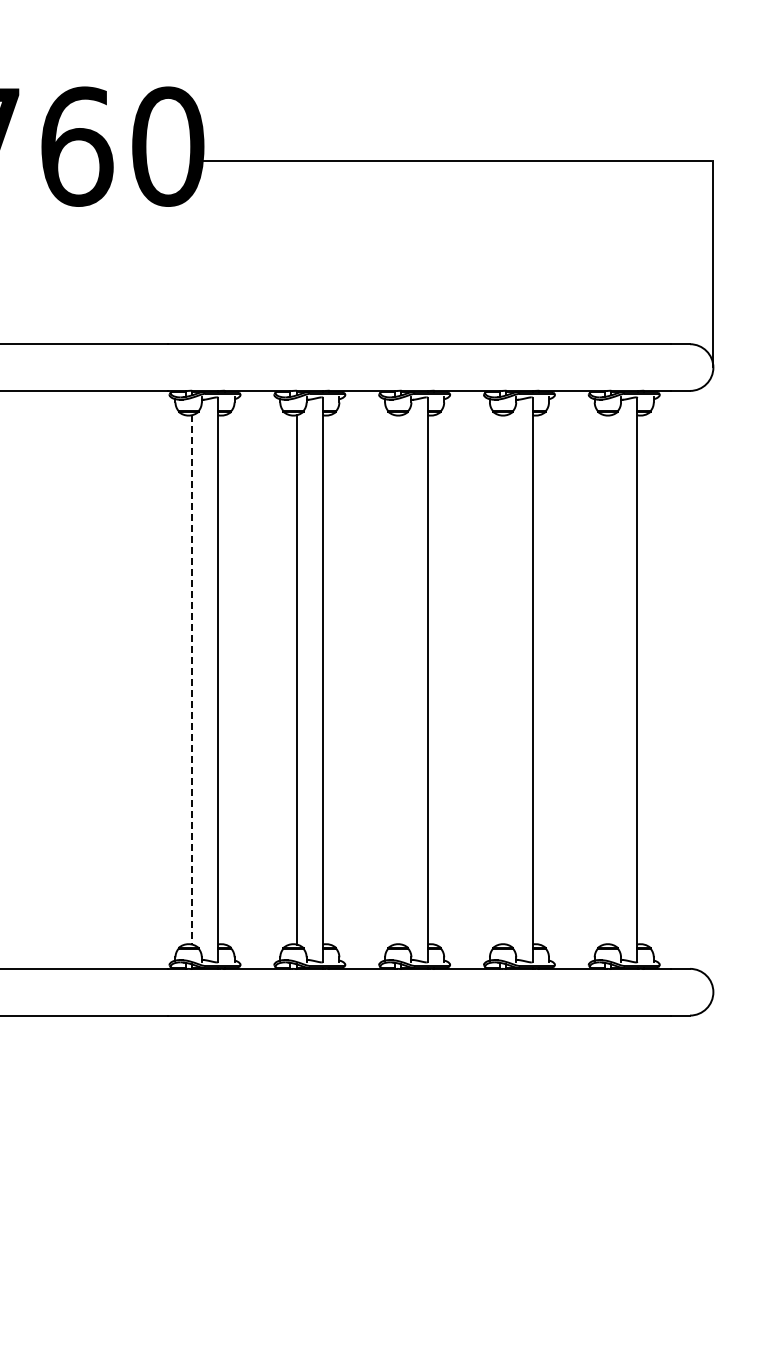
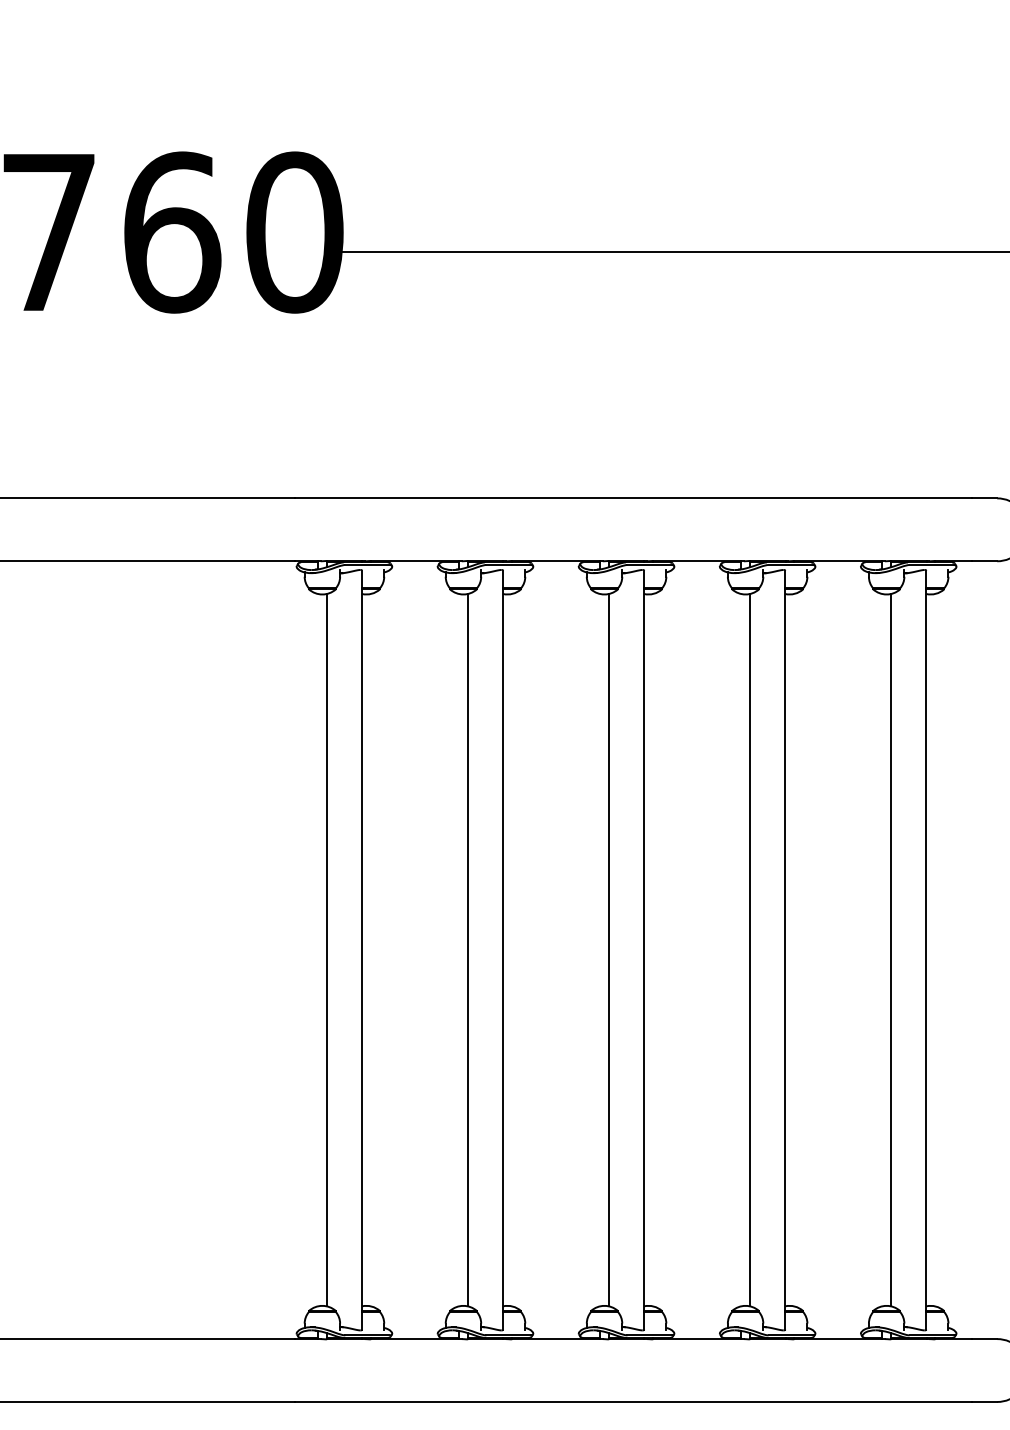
line: (191, 679) -> (326, 949), dashed -> solid
line: (401, 679) -> (608, 949), added
line: (506, 679) -> (750, 949), added
line: (611, 679) -> (891, 949), added

